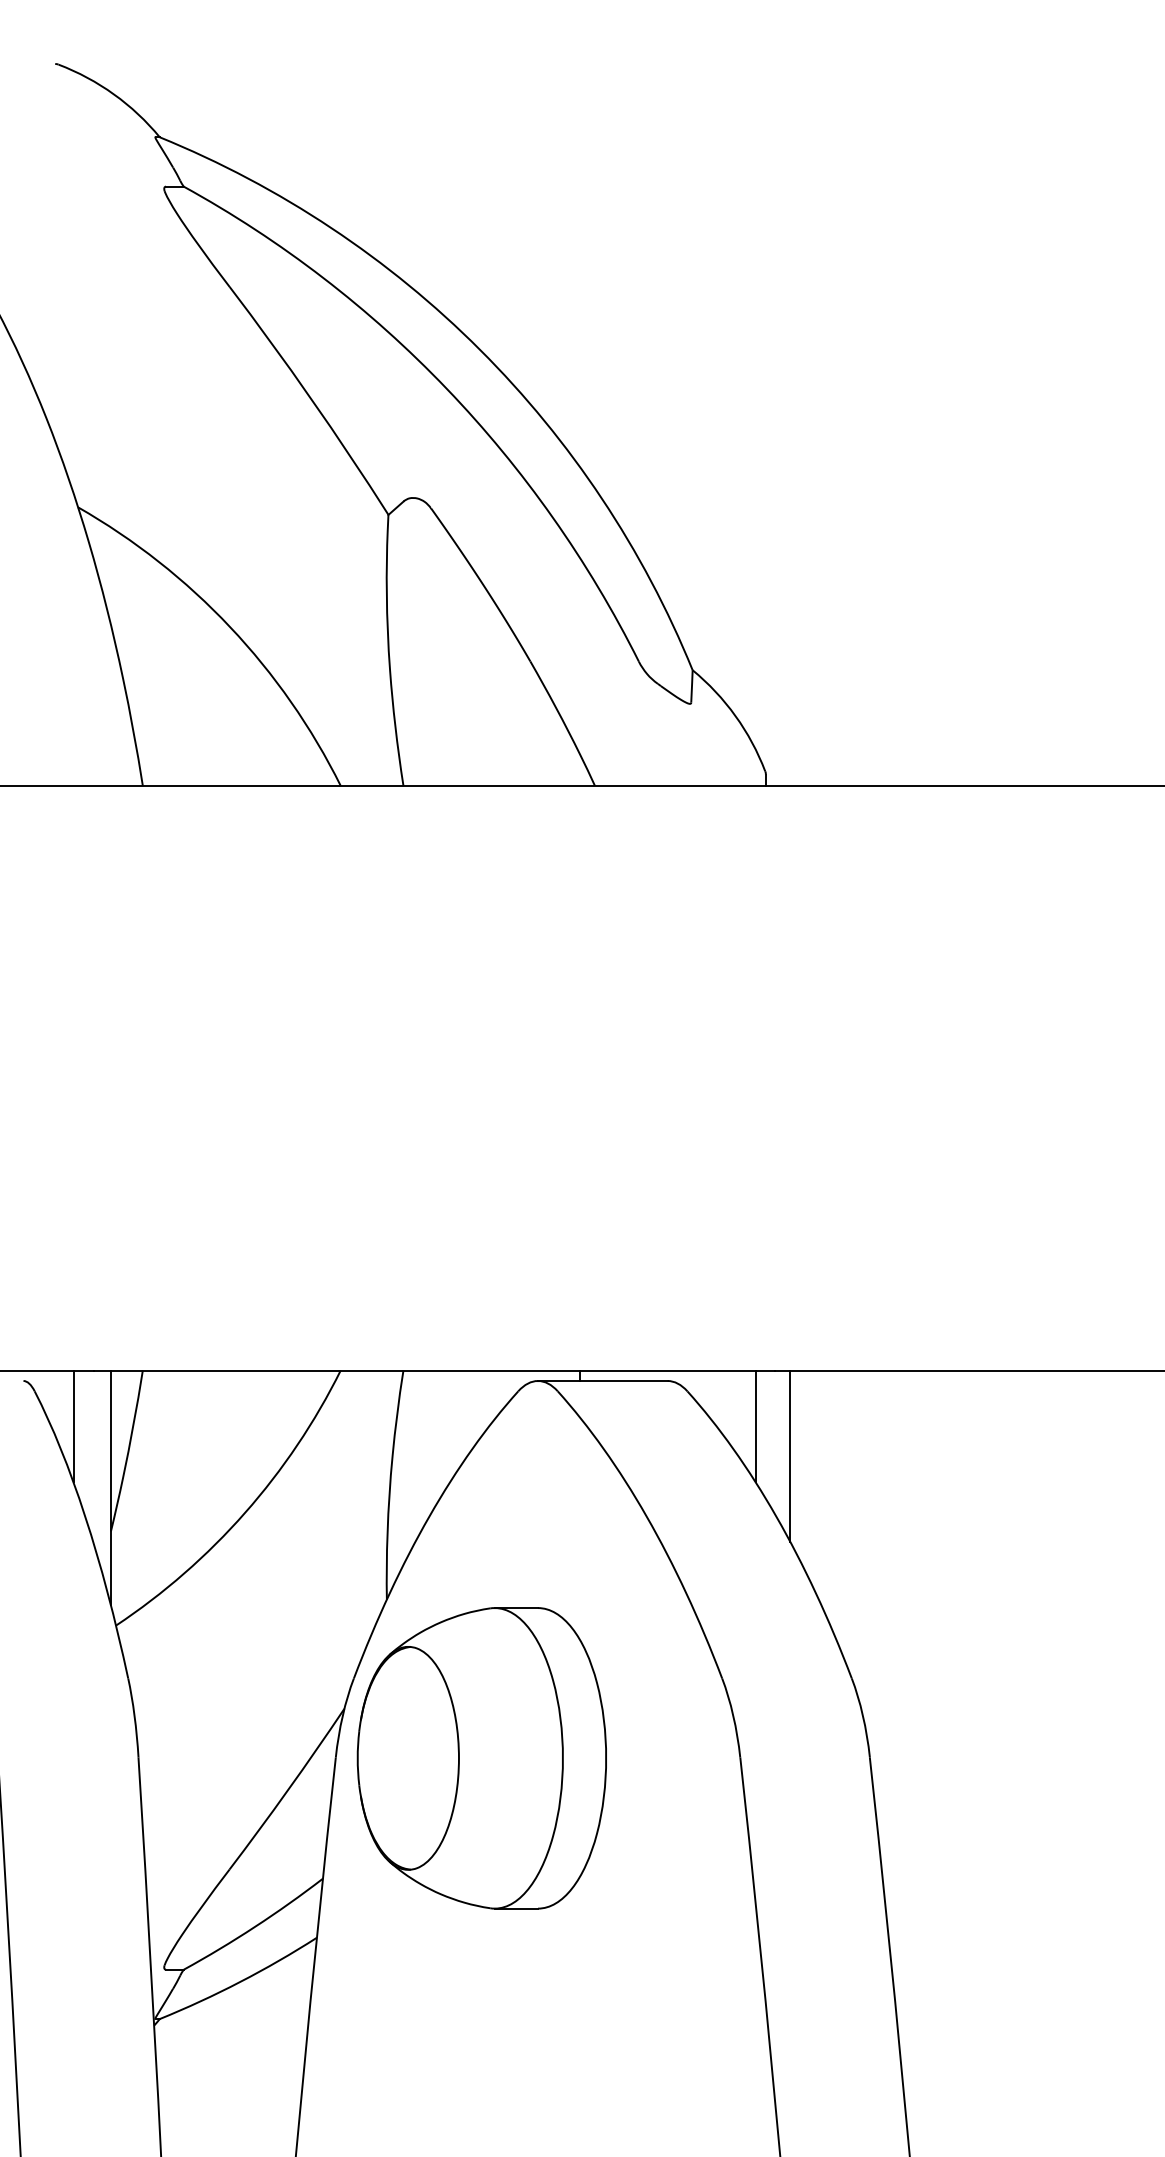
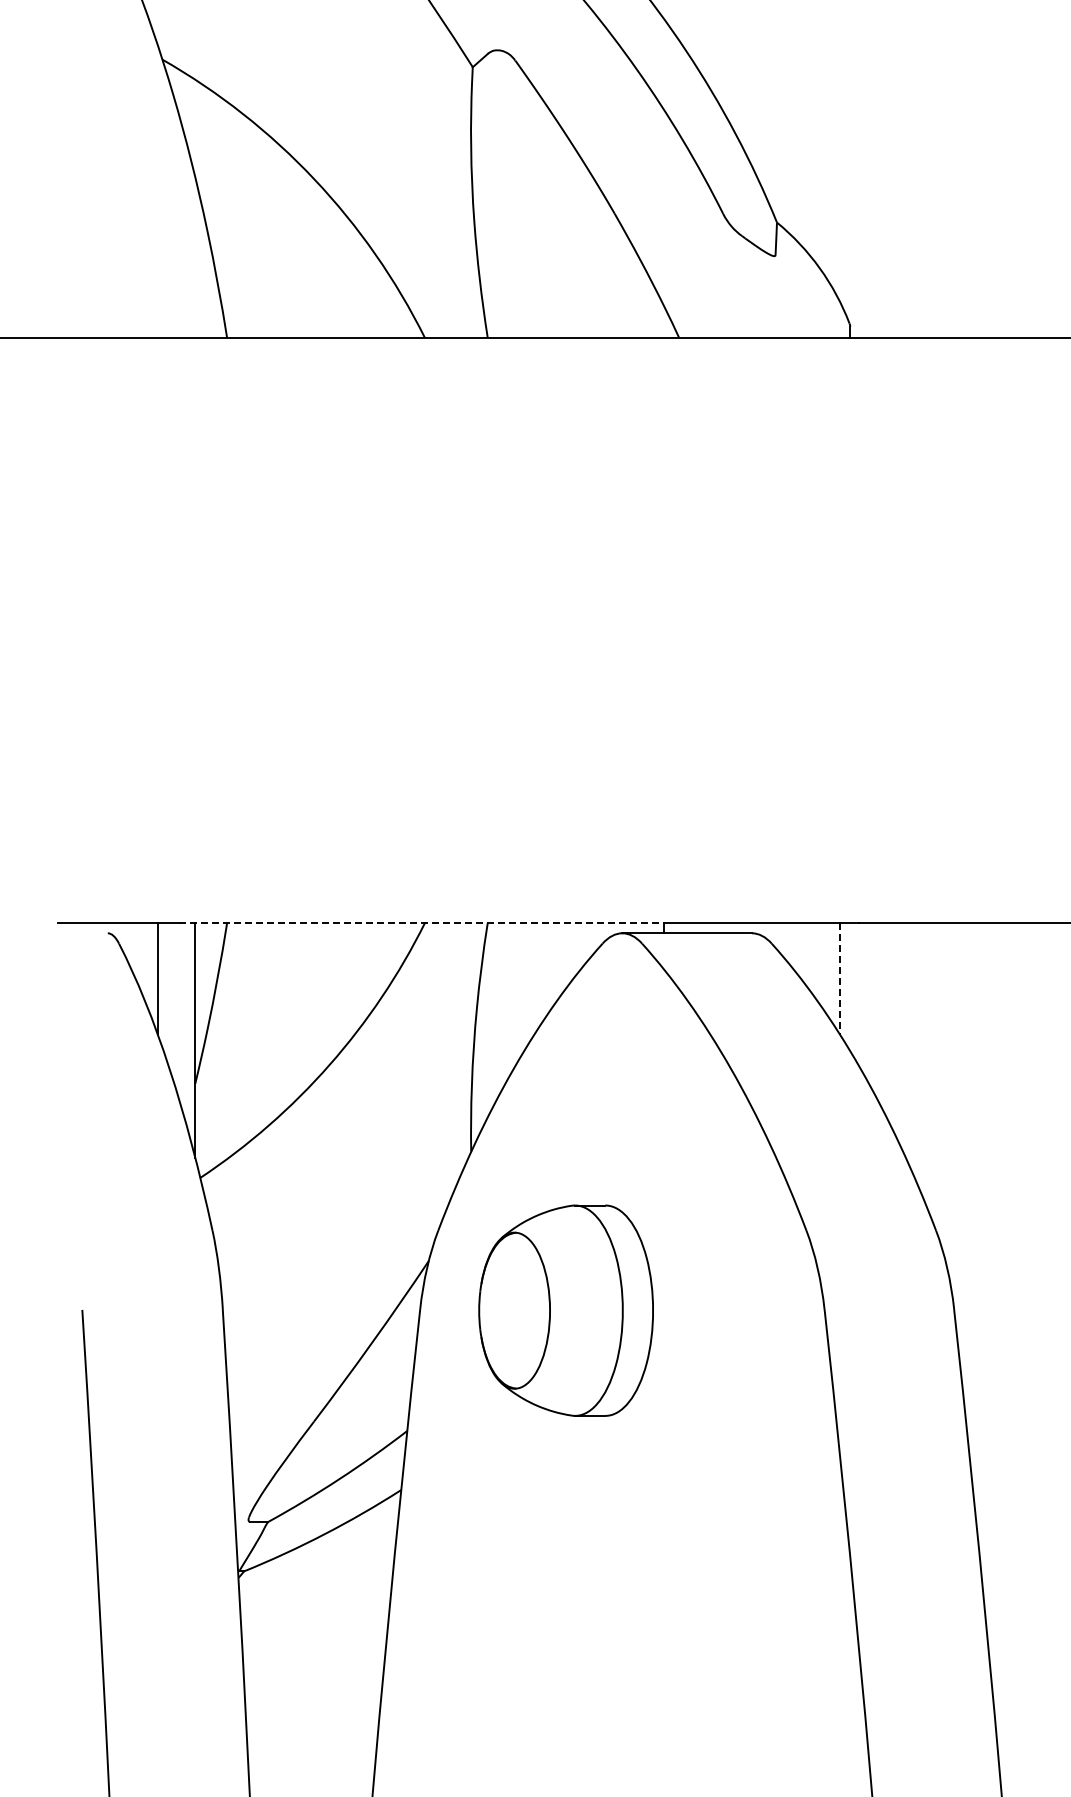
line: (337, 1370) -> (421, 922), solid -> dashed
line: (755, 1426) -> (839, 978), solid -> dashed
line: (790, 1455) -> (874, 1007), removed
part: (481, 1758) -> (565, 1310), size x0.7

